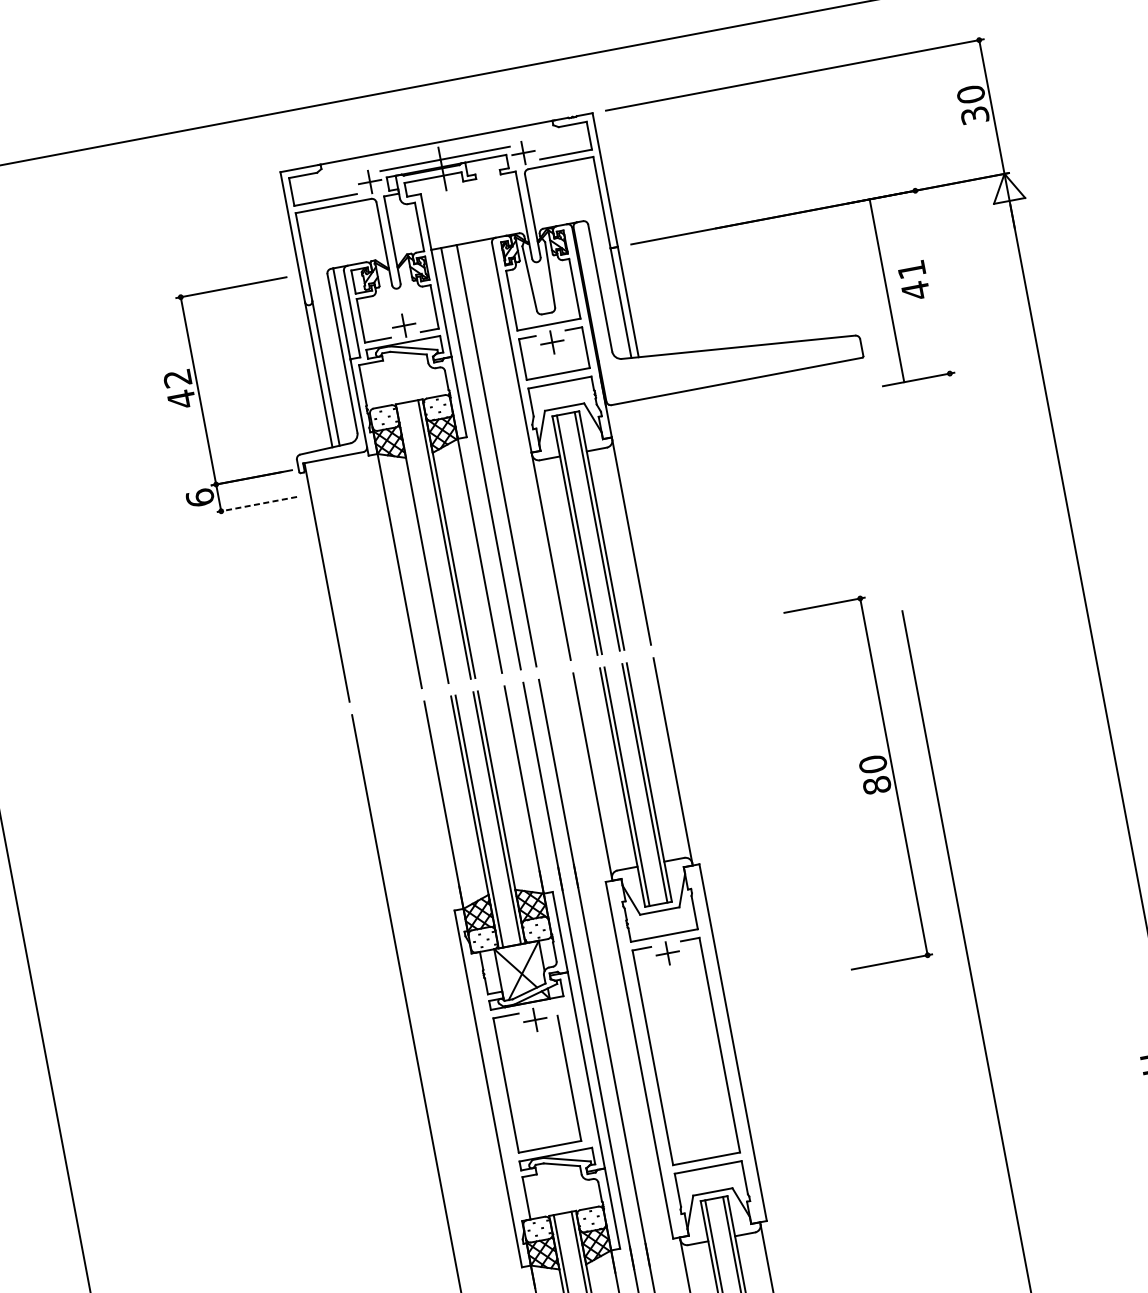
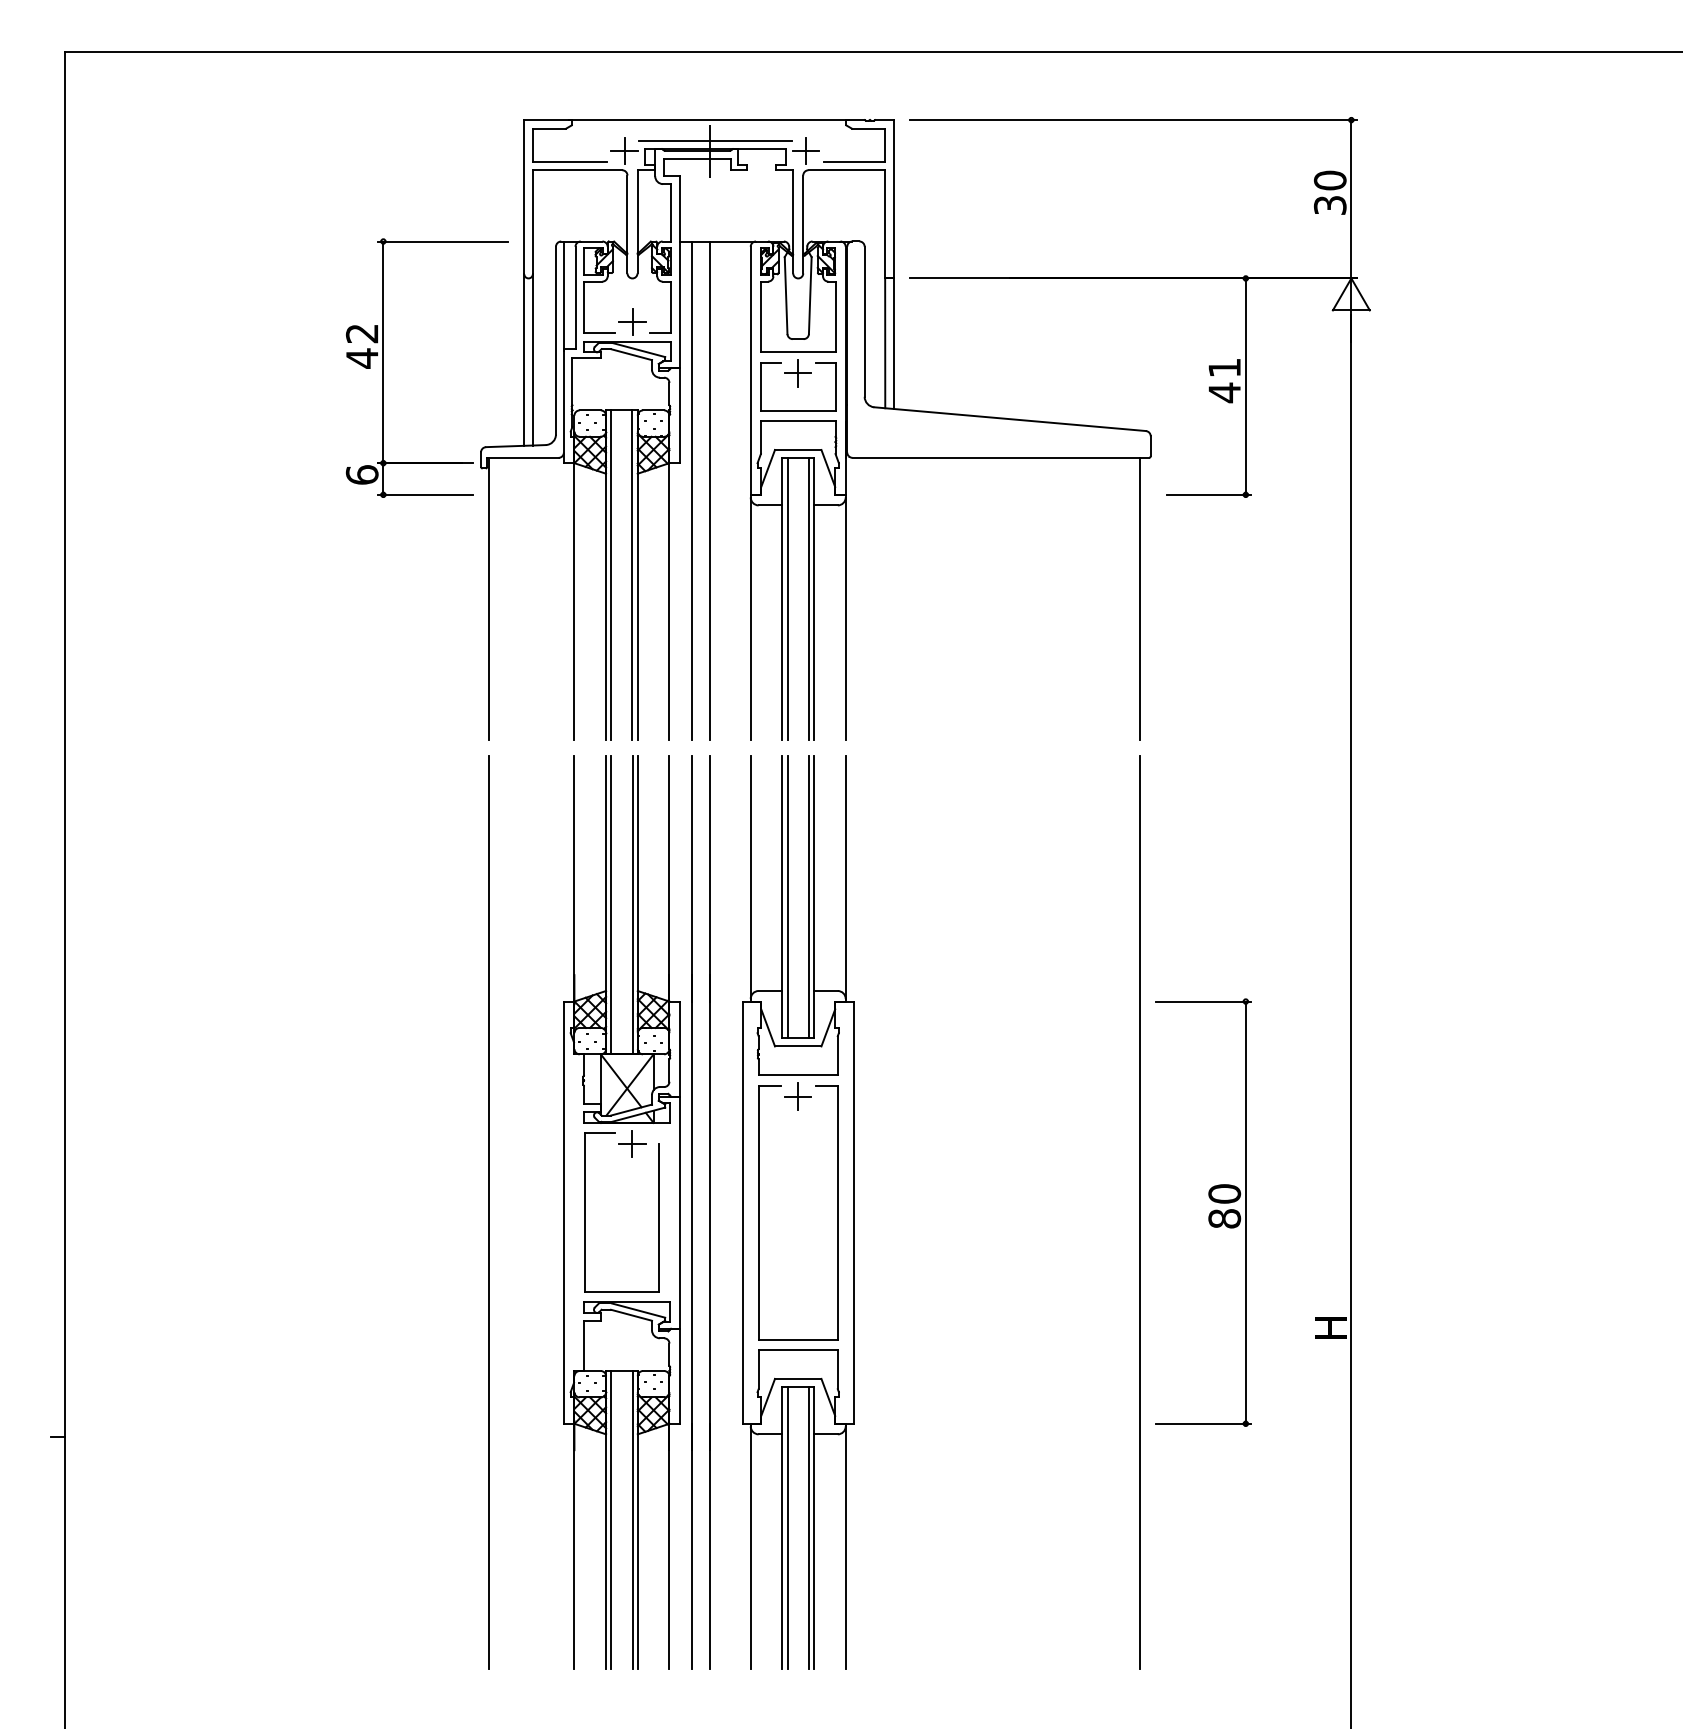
line: (886, 290) -> (1245, 386), moved
line: (877, 477) -> (1140, 598), added
line: (256, 504) -> (425, 494), dashed -> solid
line: (426, 542) -> (611, 575), added
part: (858, 783) -> (1203, 1212), moved

